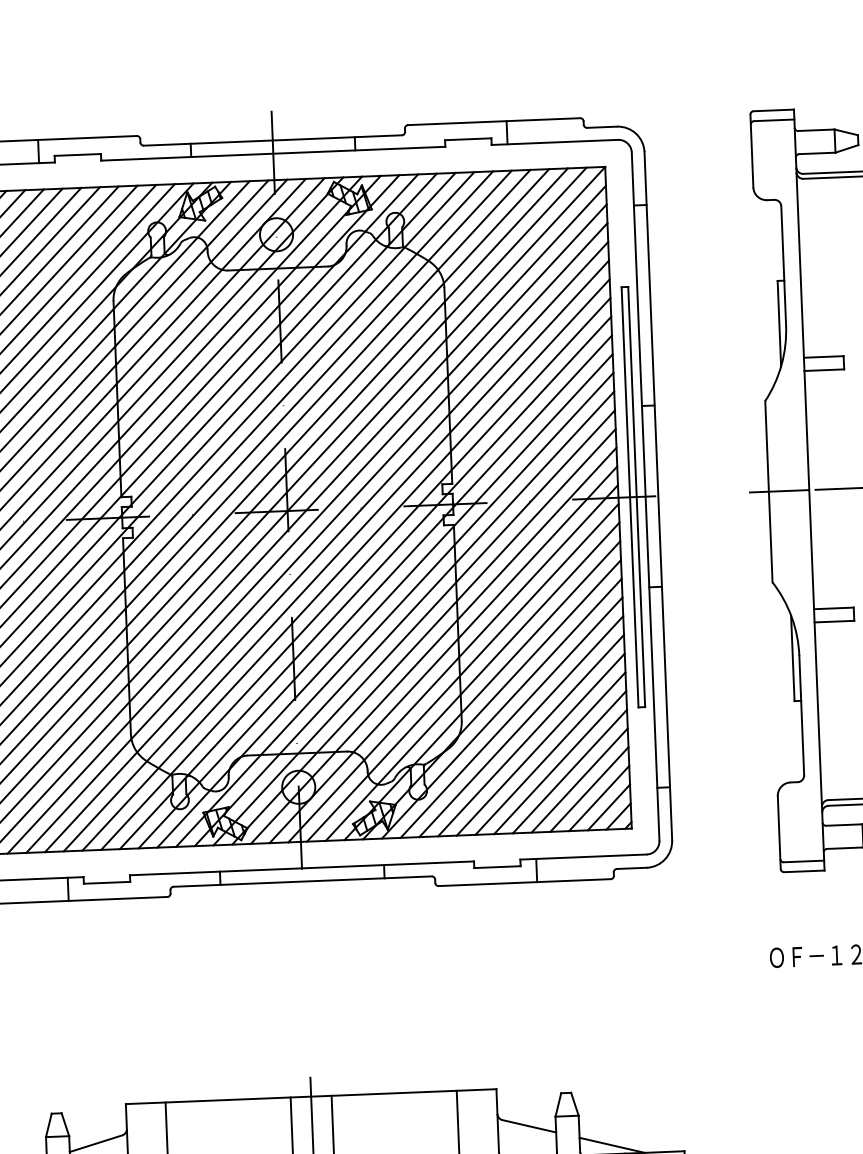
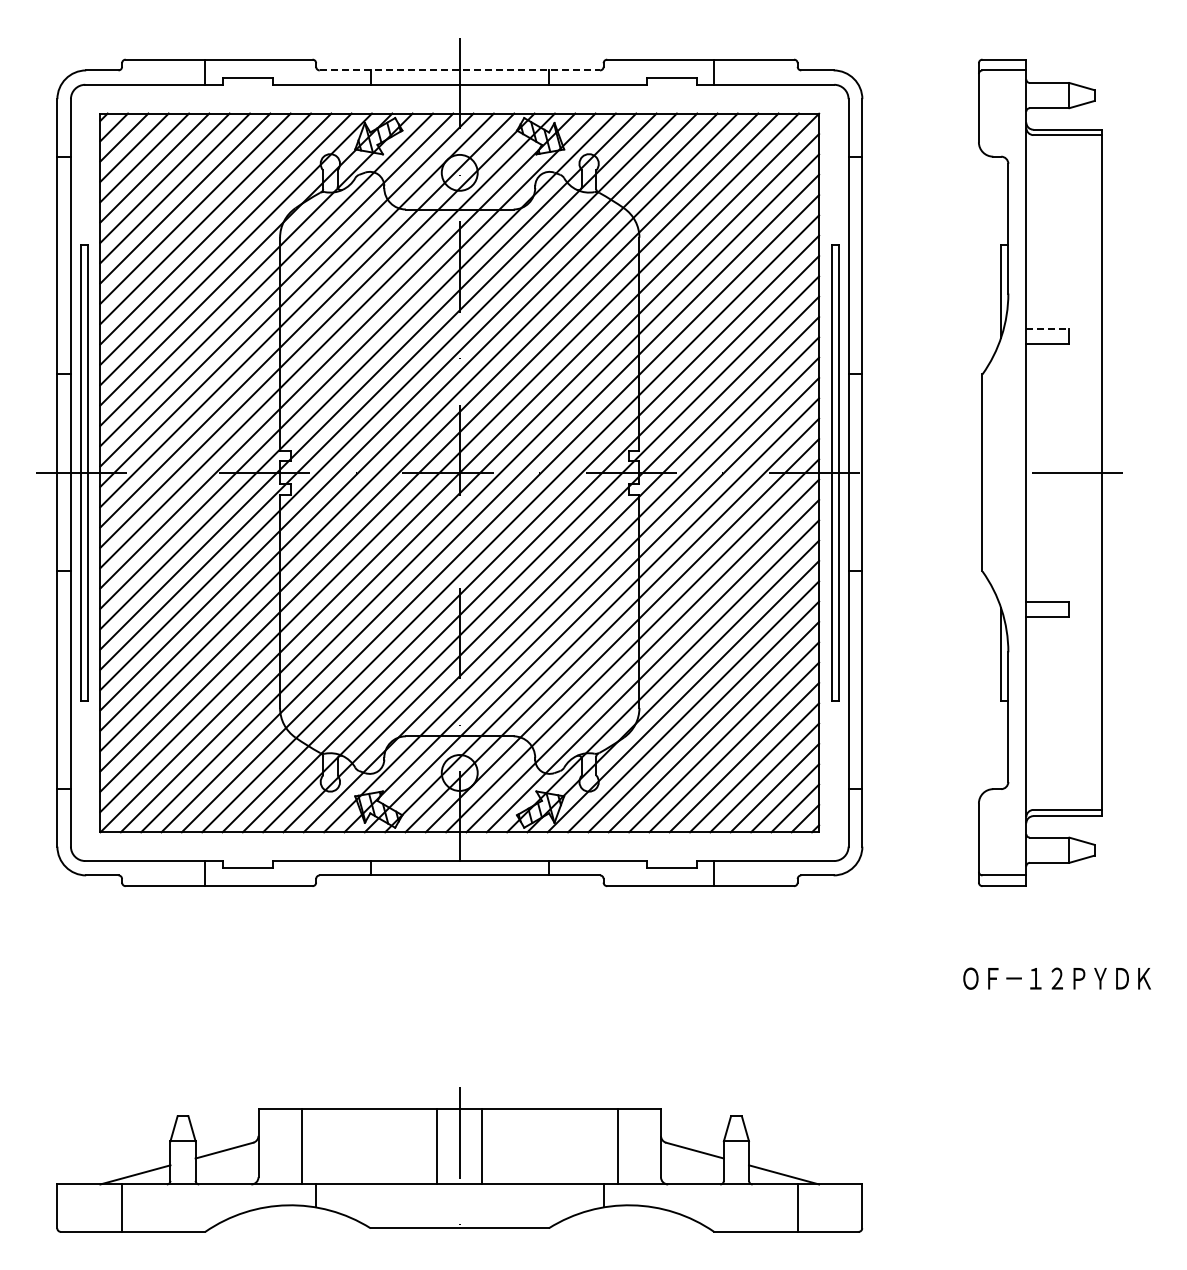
line: (273, 140) -> (460, 70), solid -> dashed
line: (823, 357) -> (1047, 329), solid -> dashed
line: (779, 490) -> (993, 472), removed

